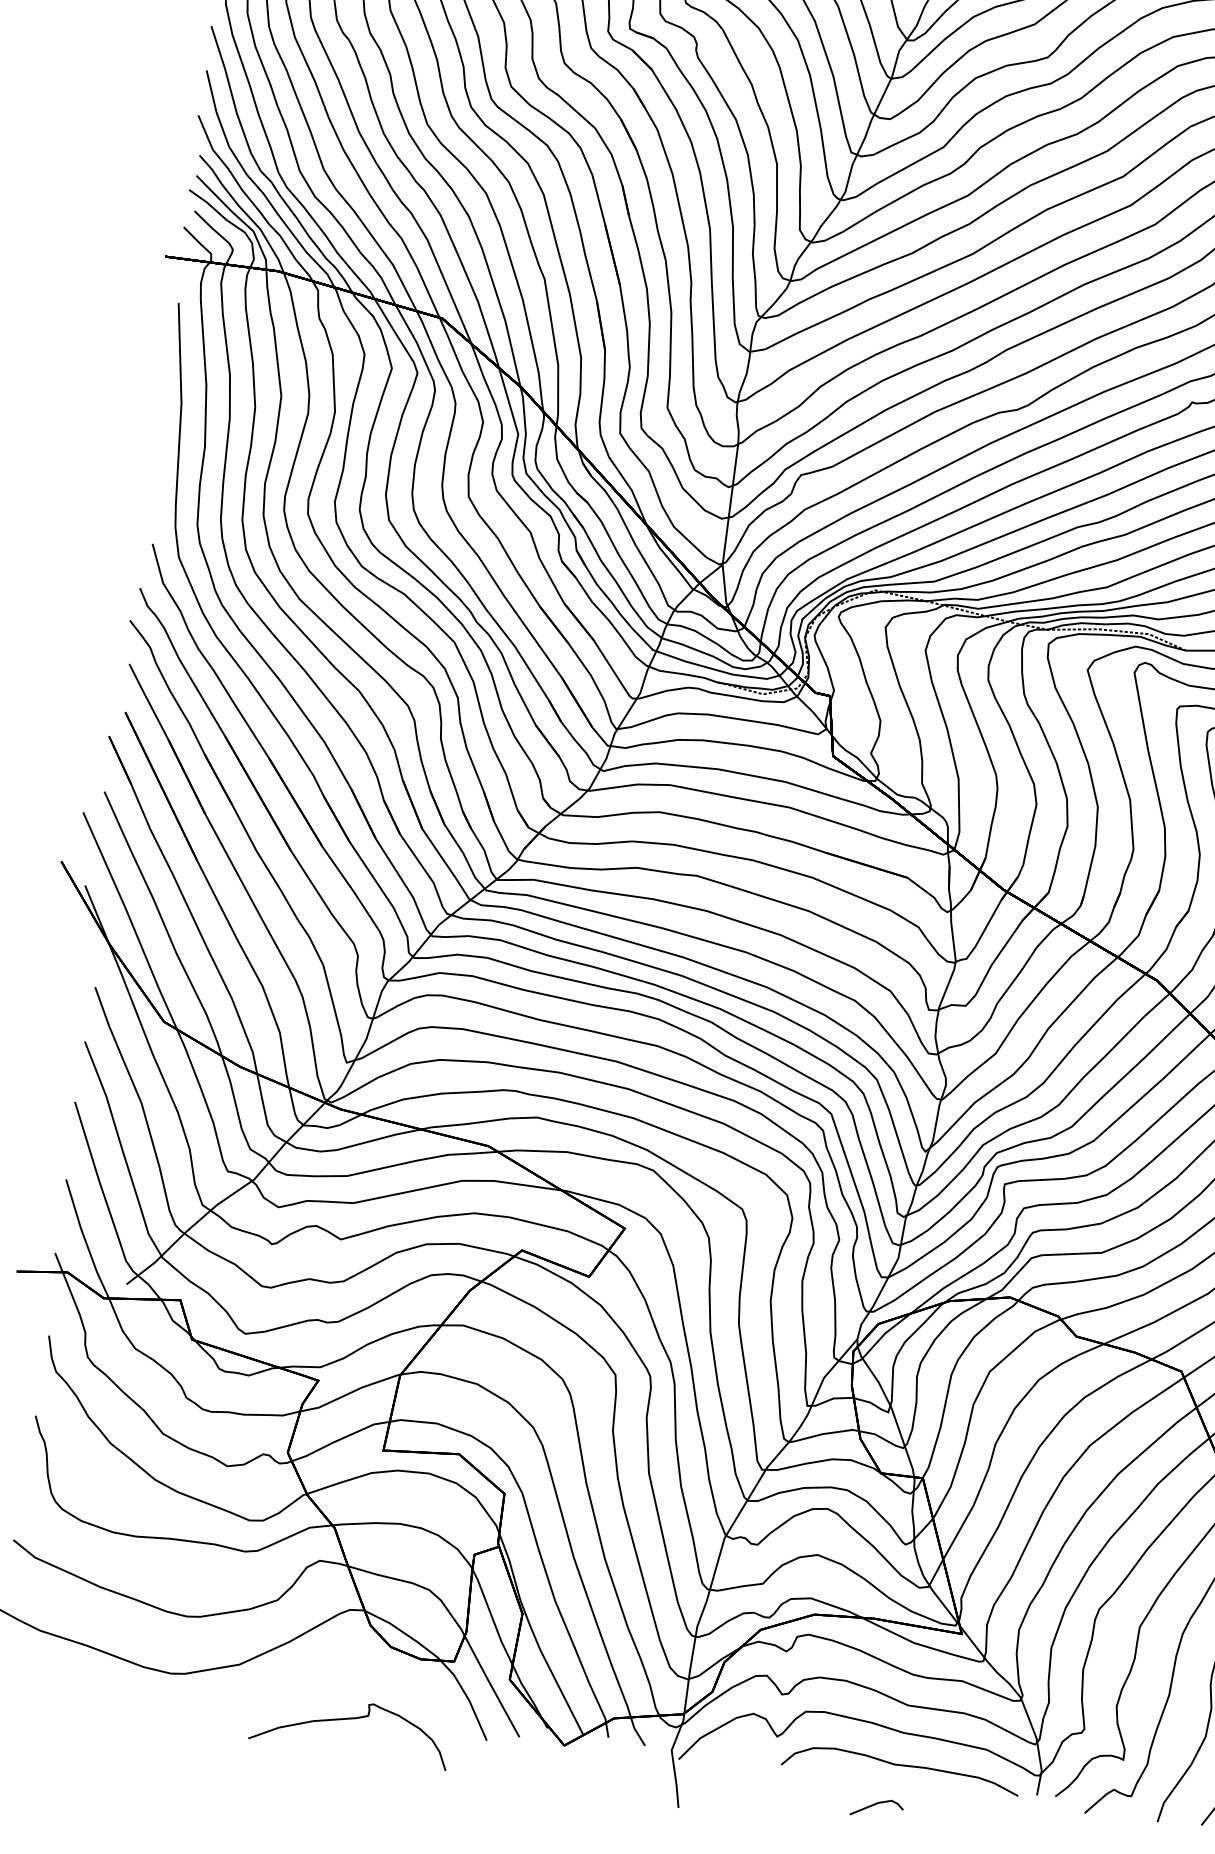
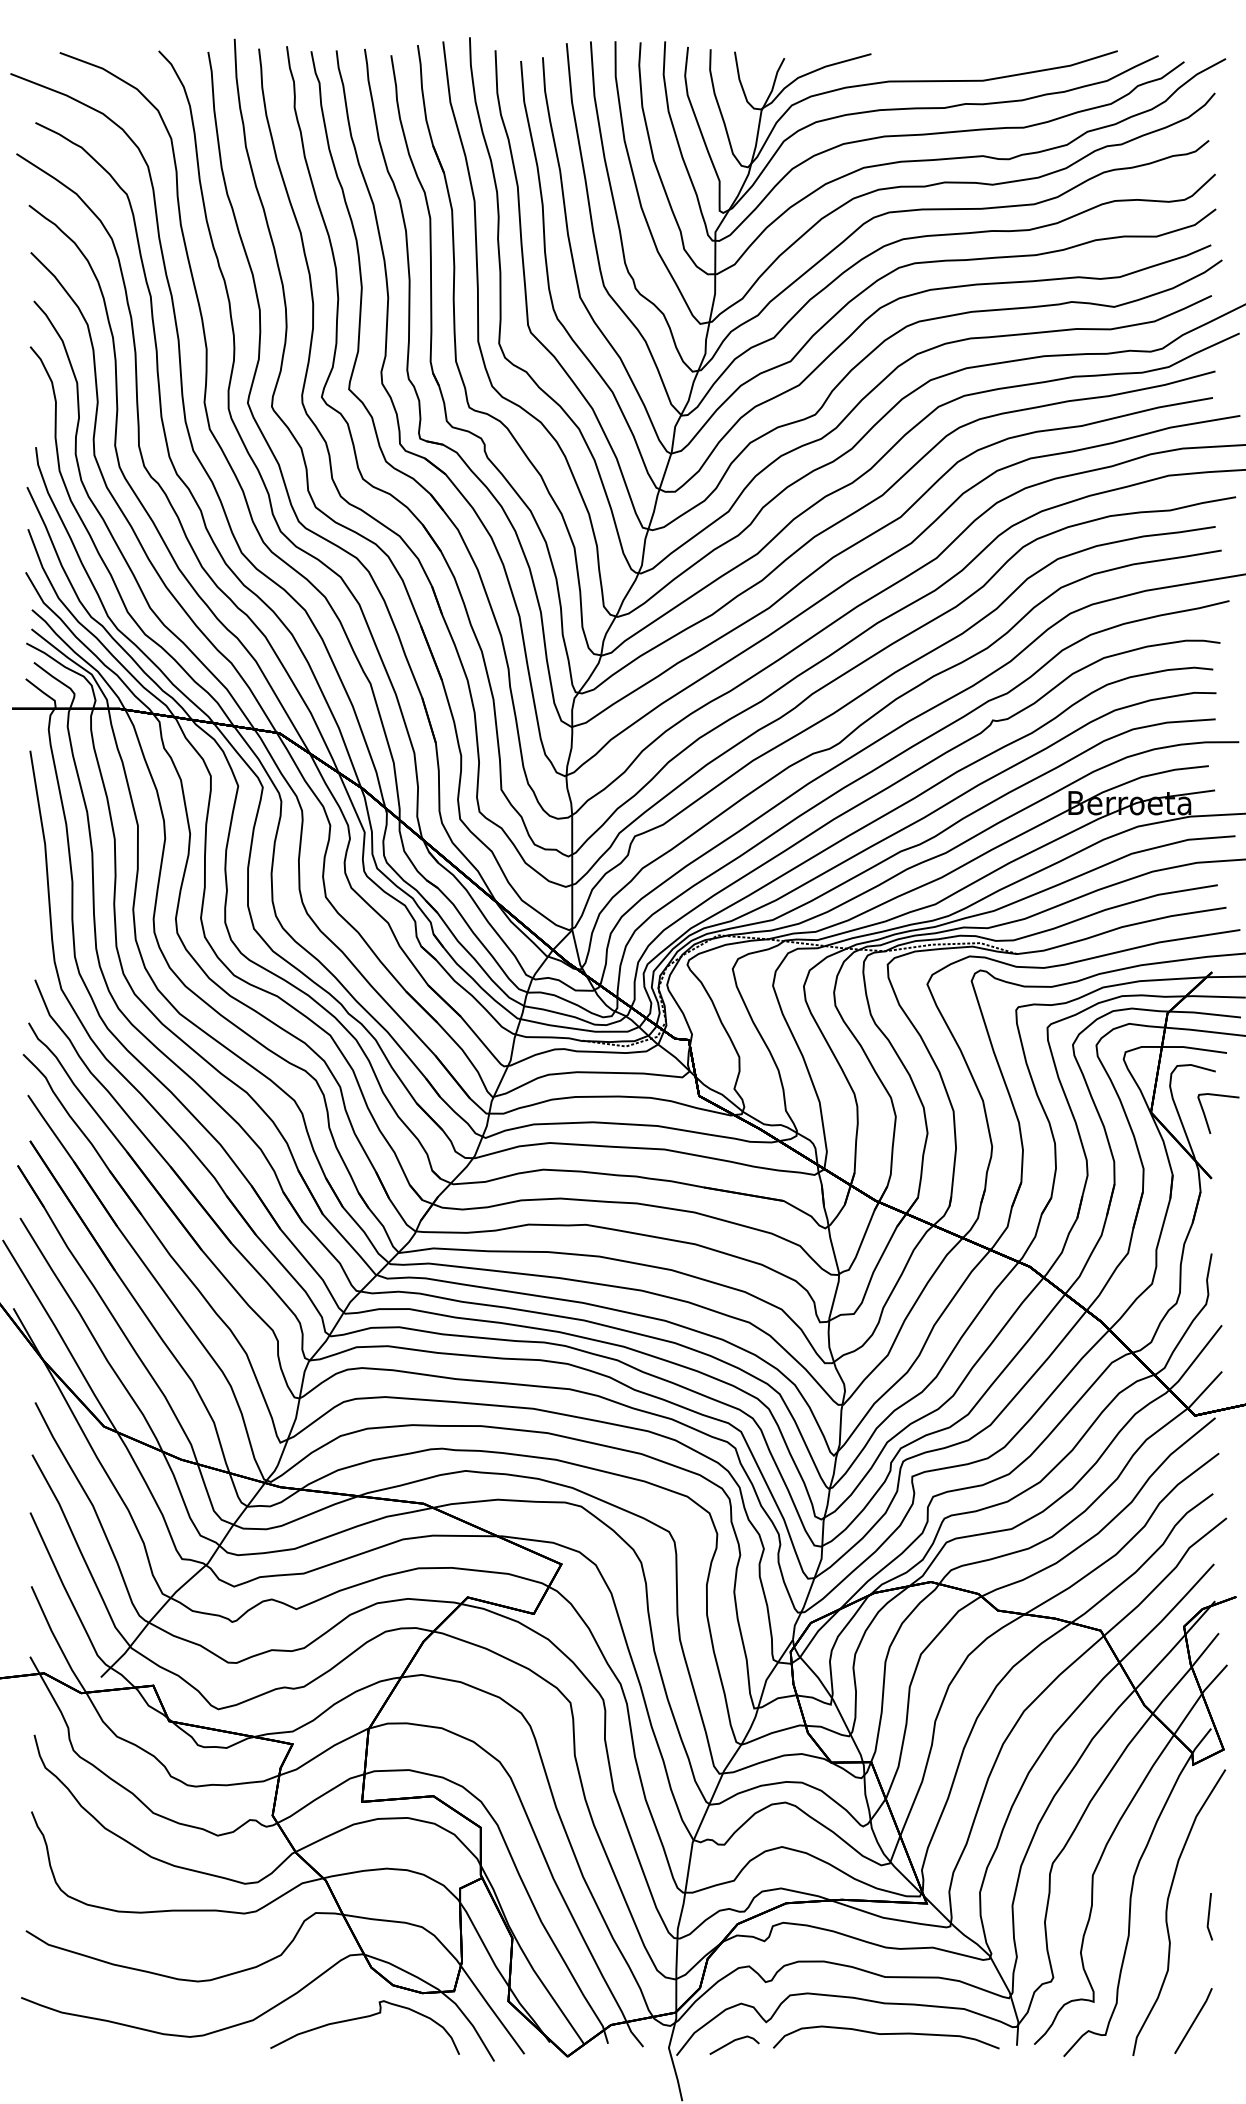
curve: (349, 1719) -> (363, 2018), moved
line: (876, 1805) -> (733, 2042), moved

